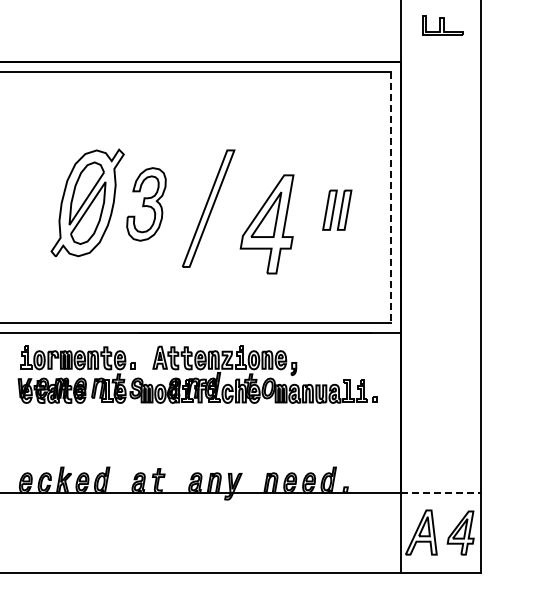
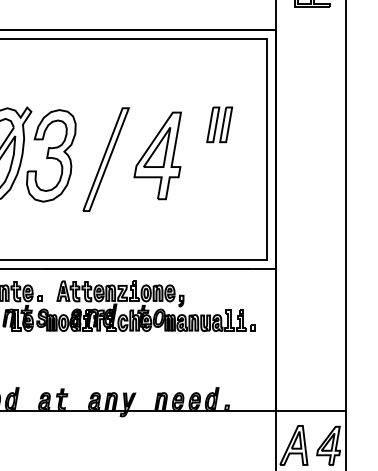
line: (390, 197) -> (266, 149), dashed -> solid
part: (146, 204) -> (51, 155), size x1.43
part: (337, 209) -> (219, 124), moved
part: (266, 224) -> (157, 155), moved
line: (441, 493) -> (311, 410), dashed -> solid

